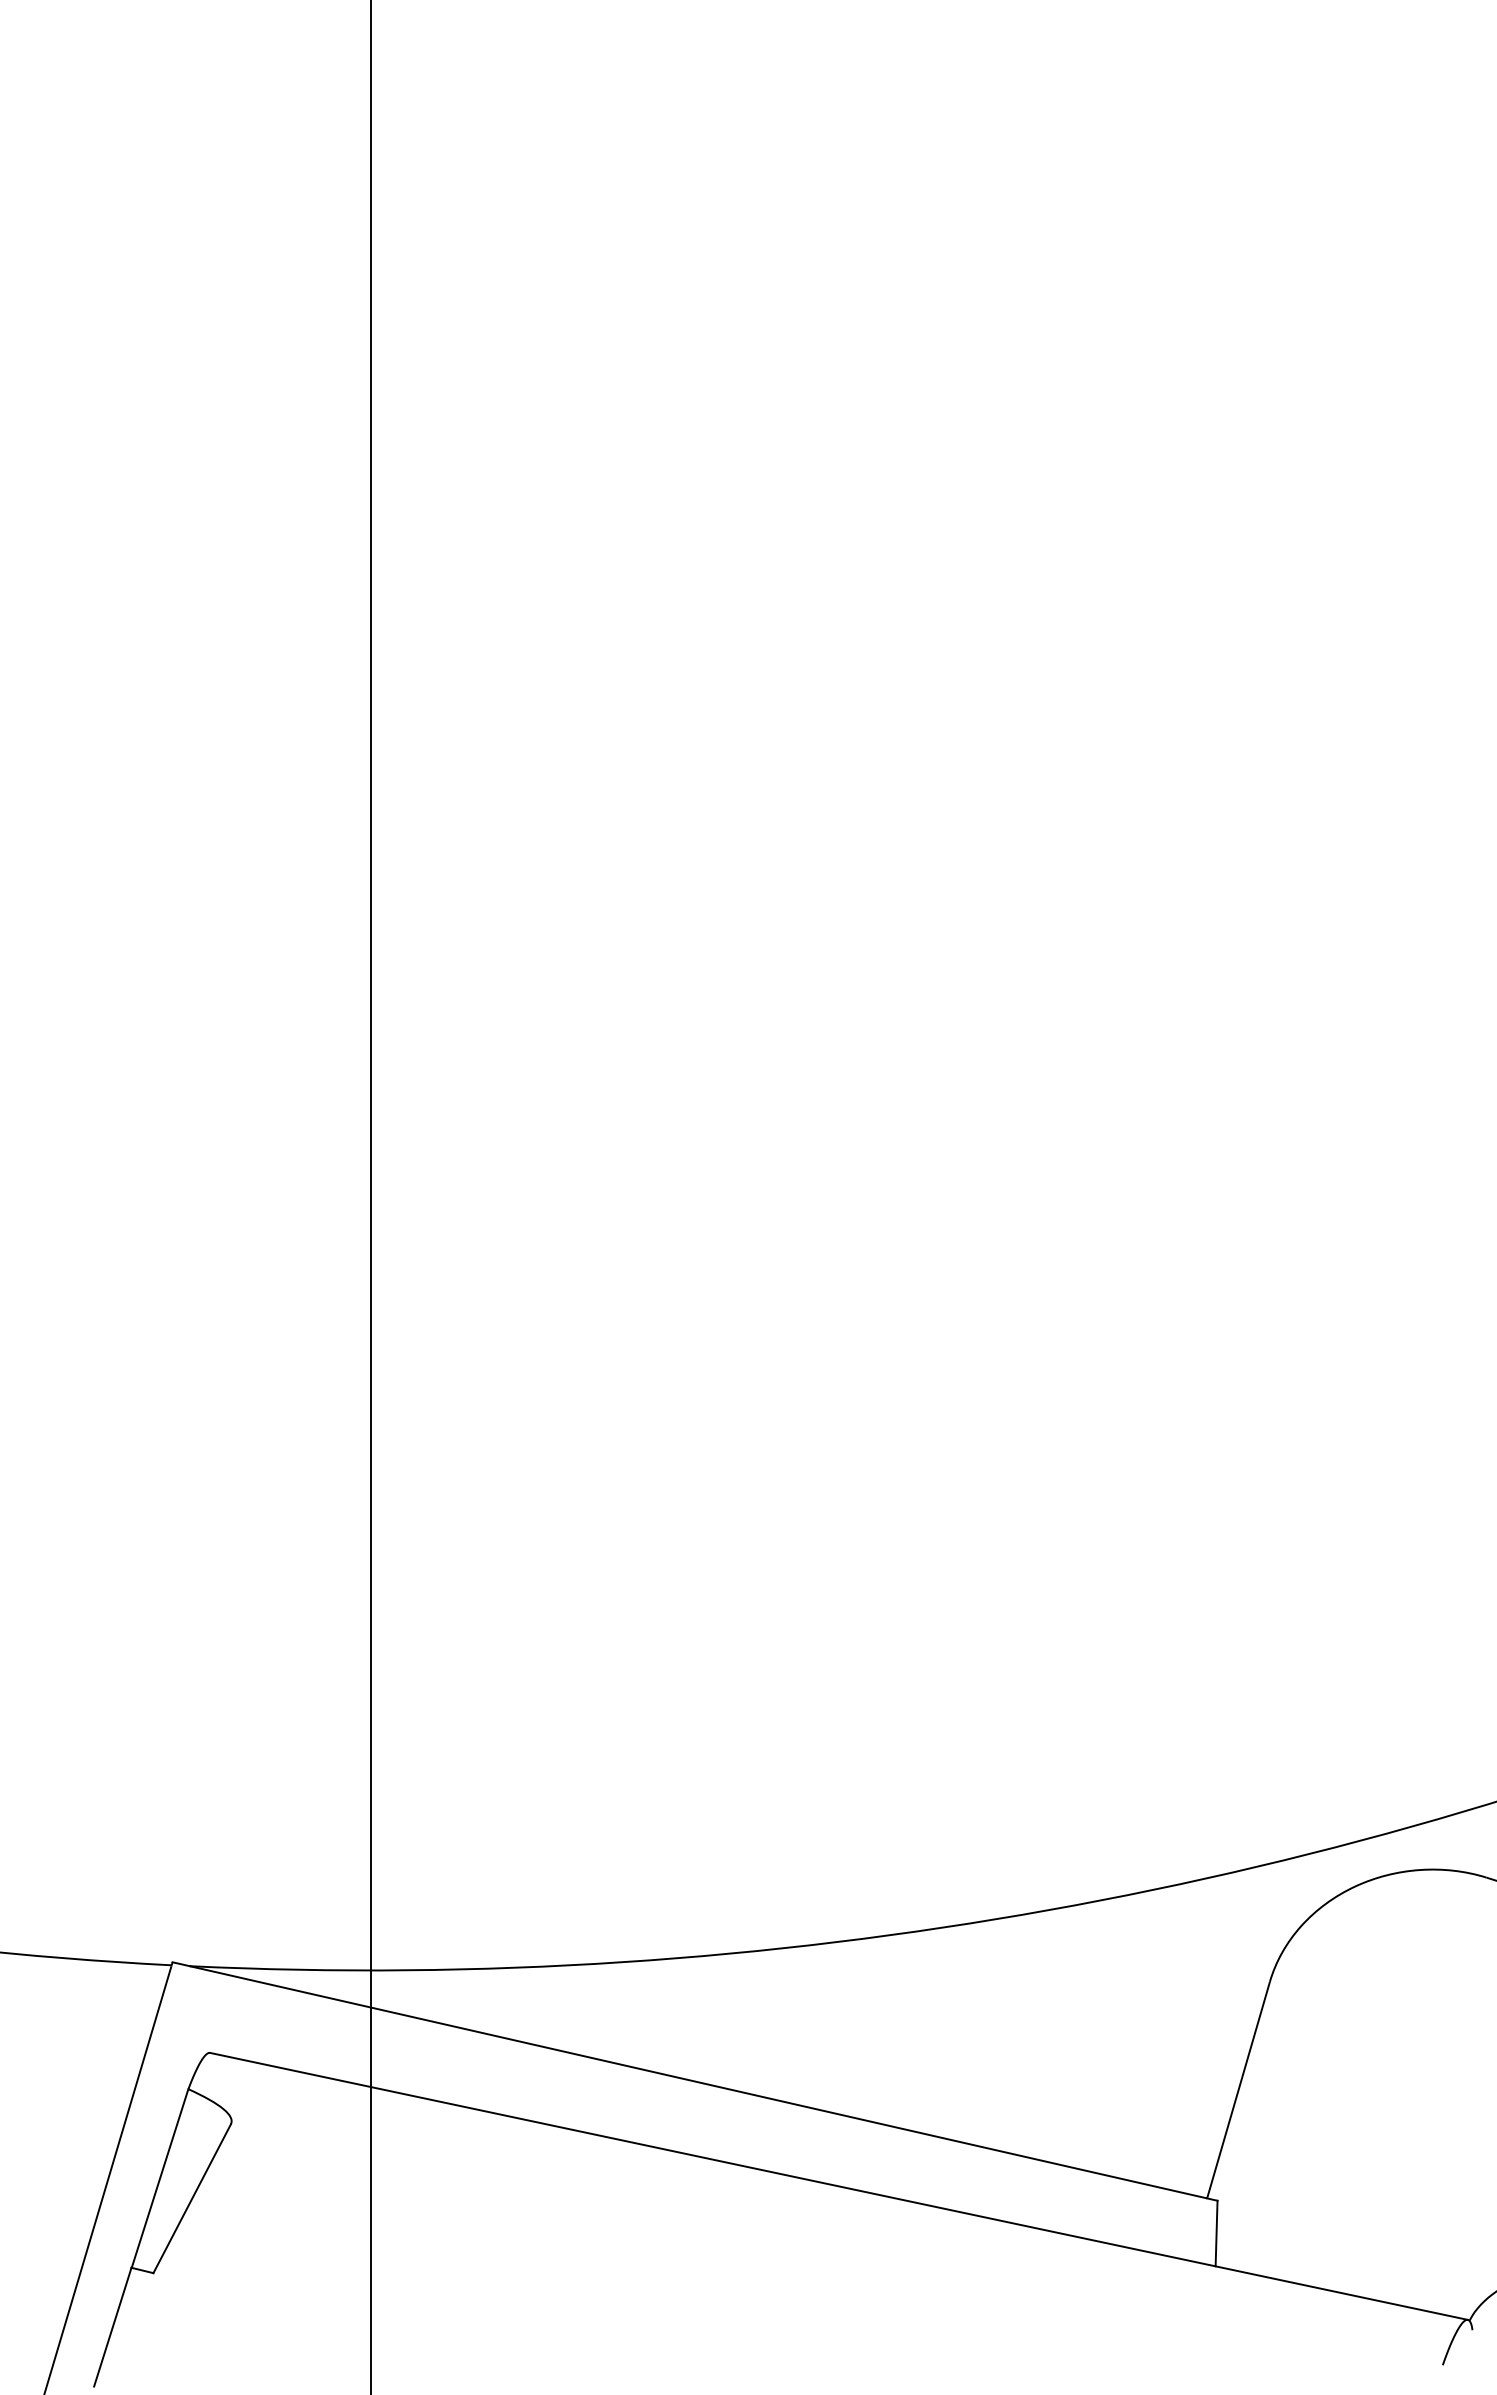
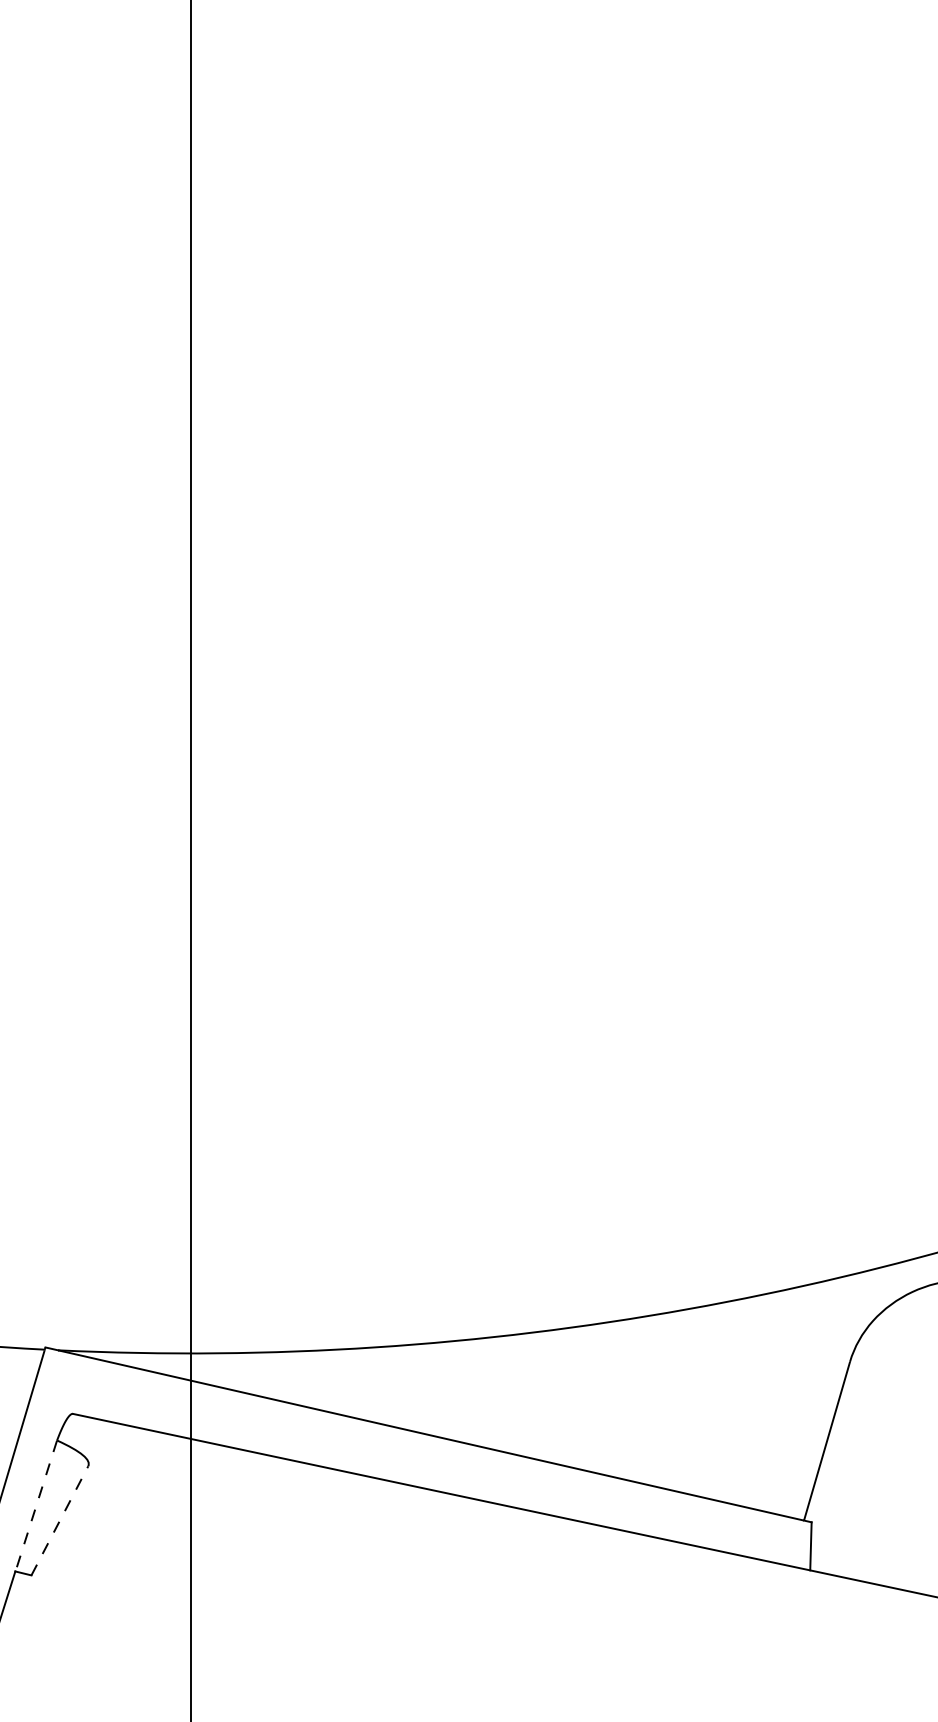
line: (160, 2178) -> (36, 1505), solid -> dashed
line: (192, 2198) -> (60, 1520), solid -> dashed

